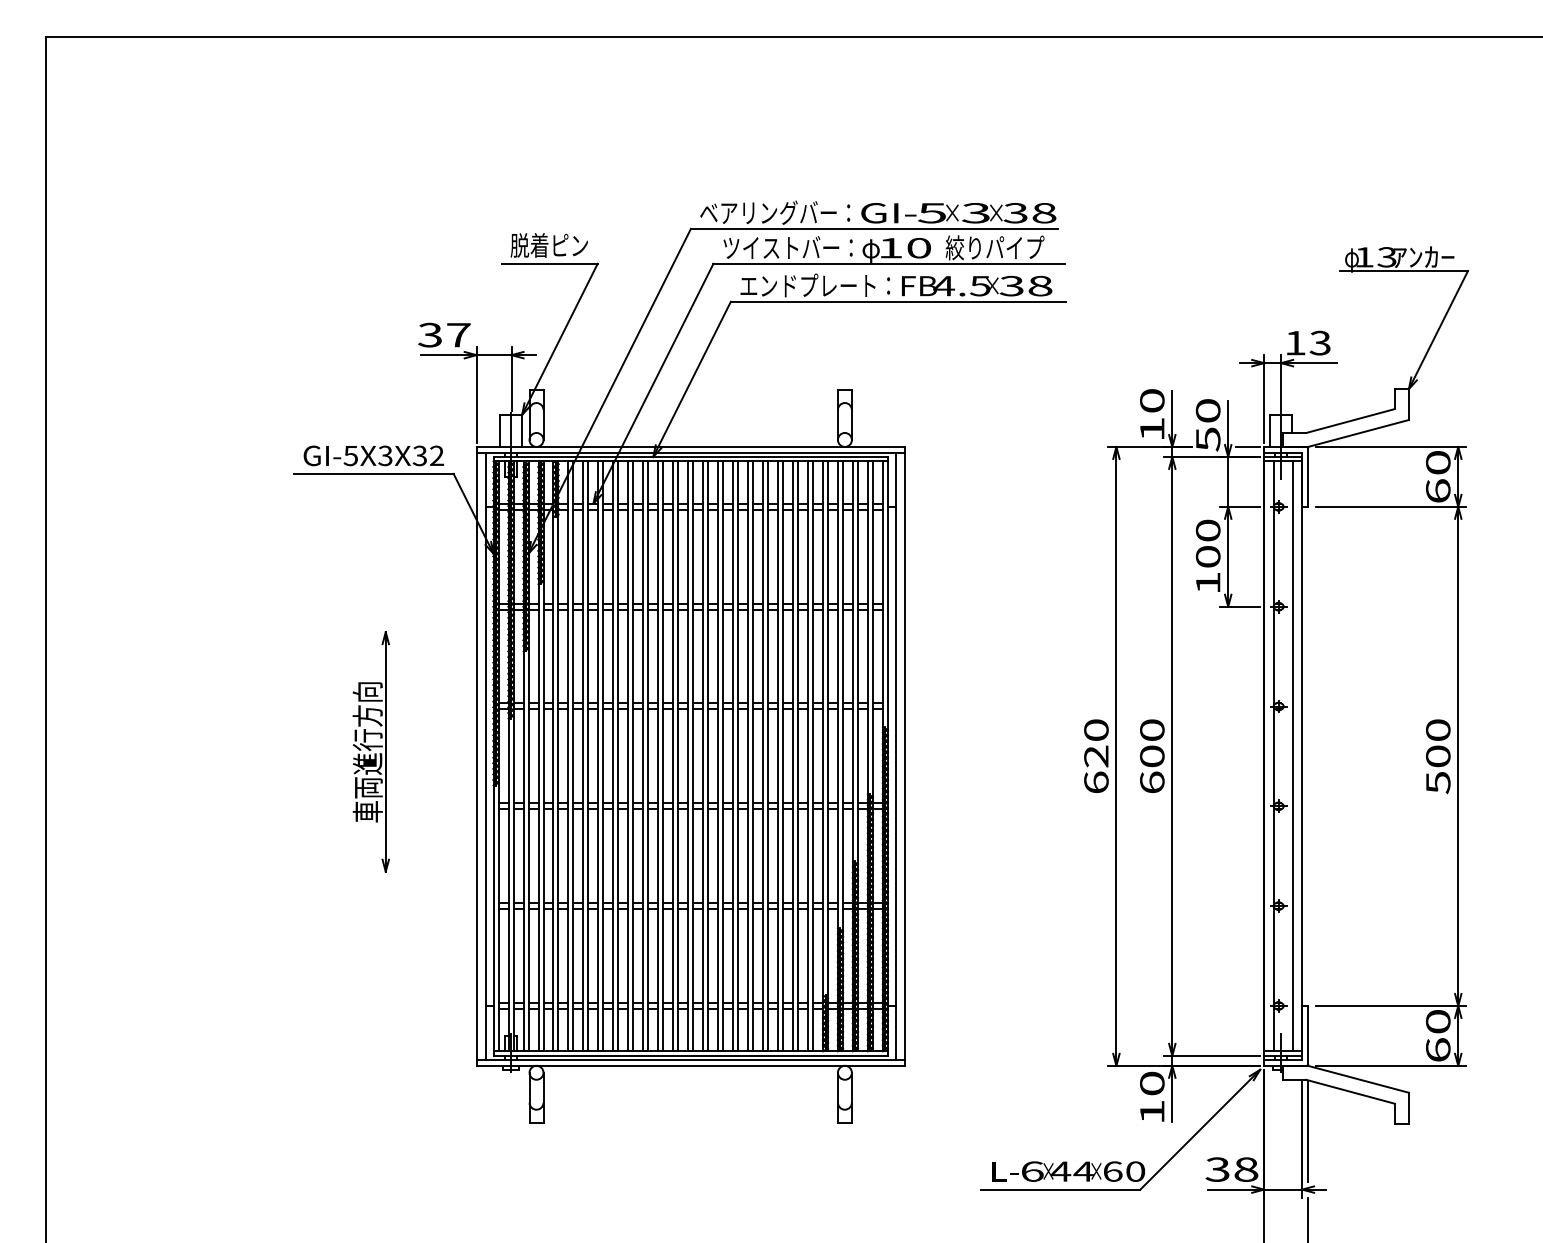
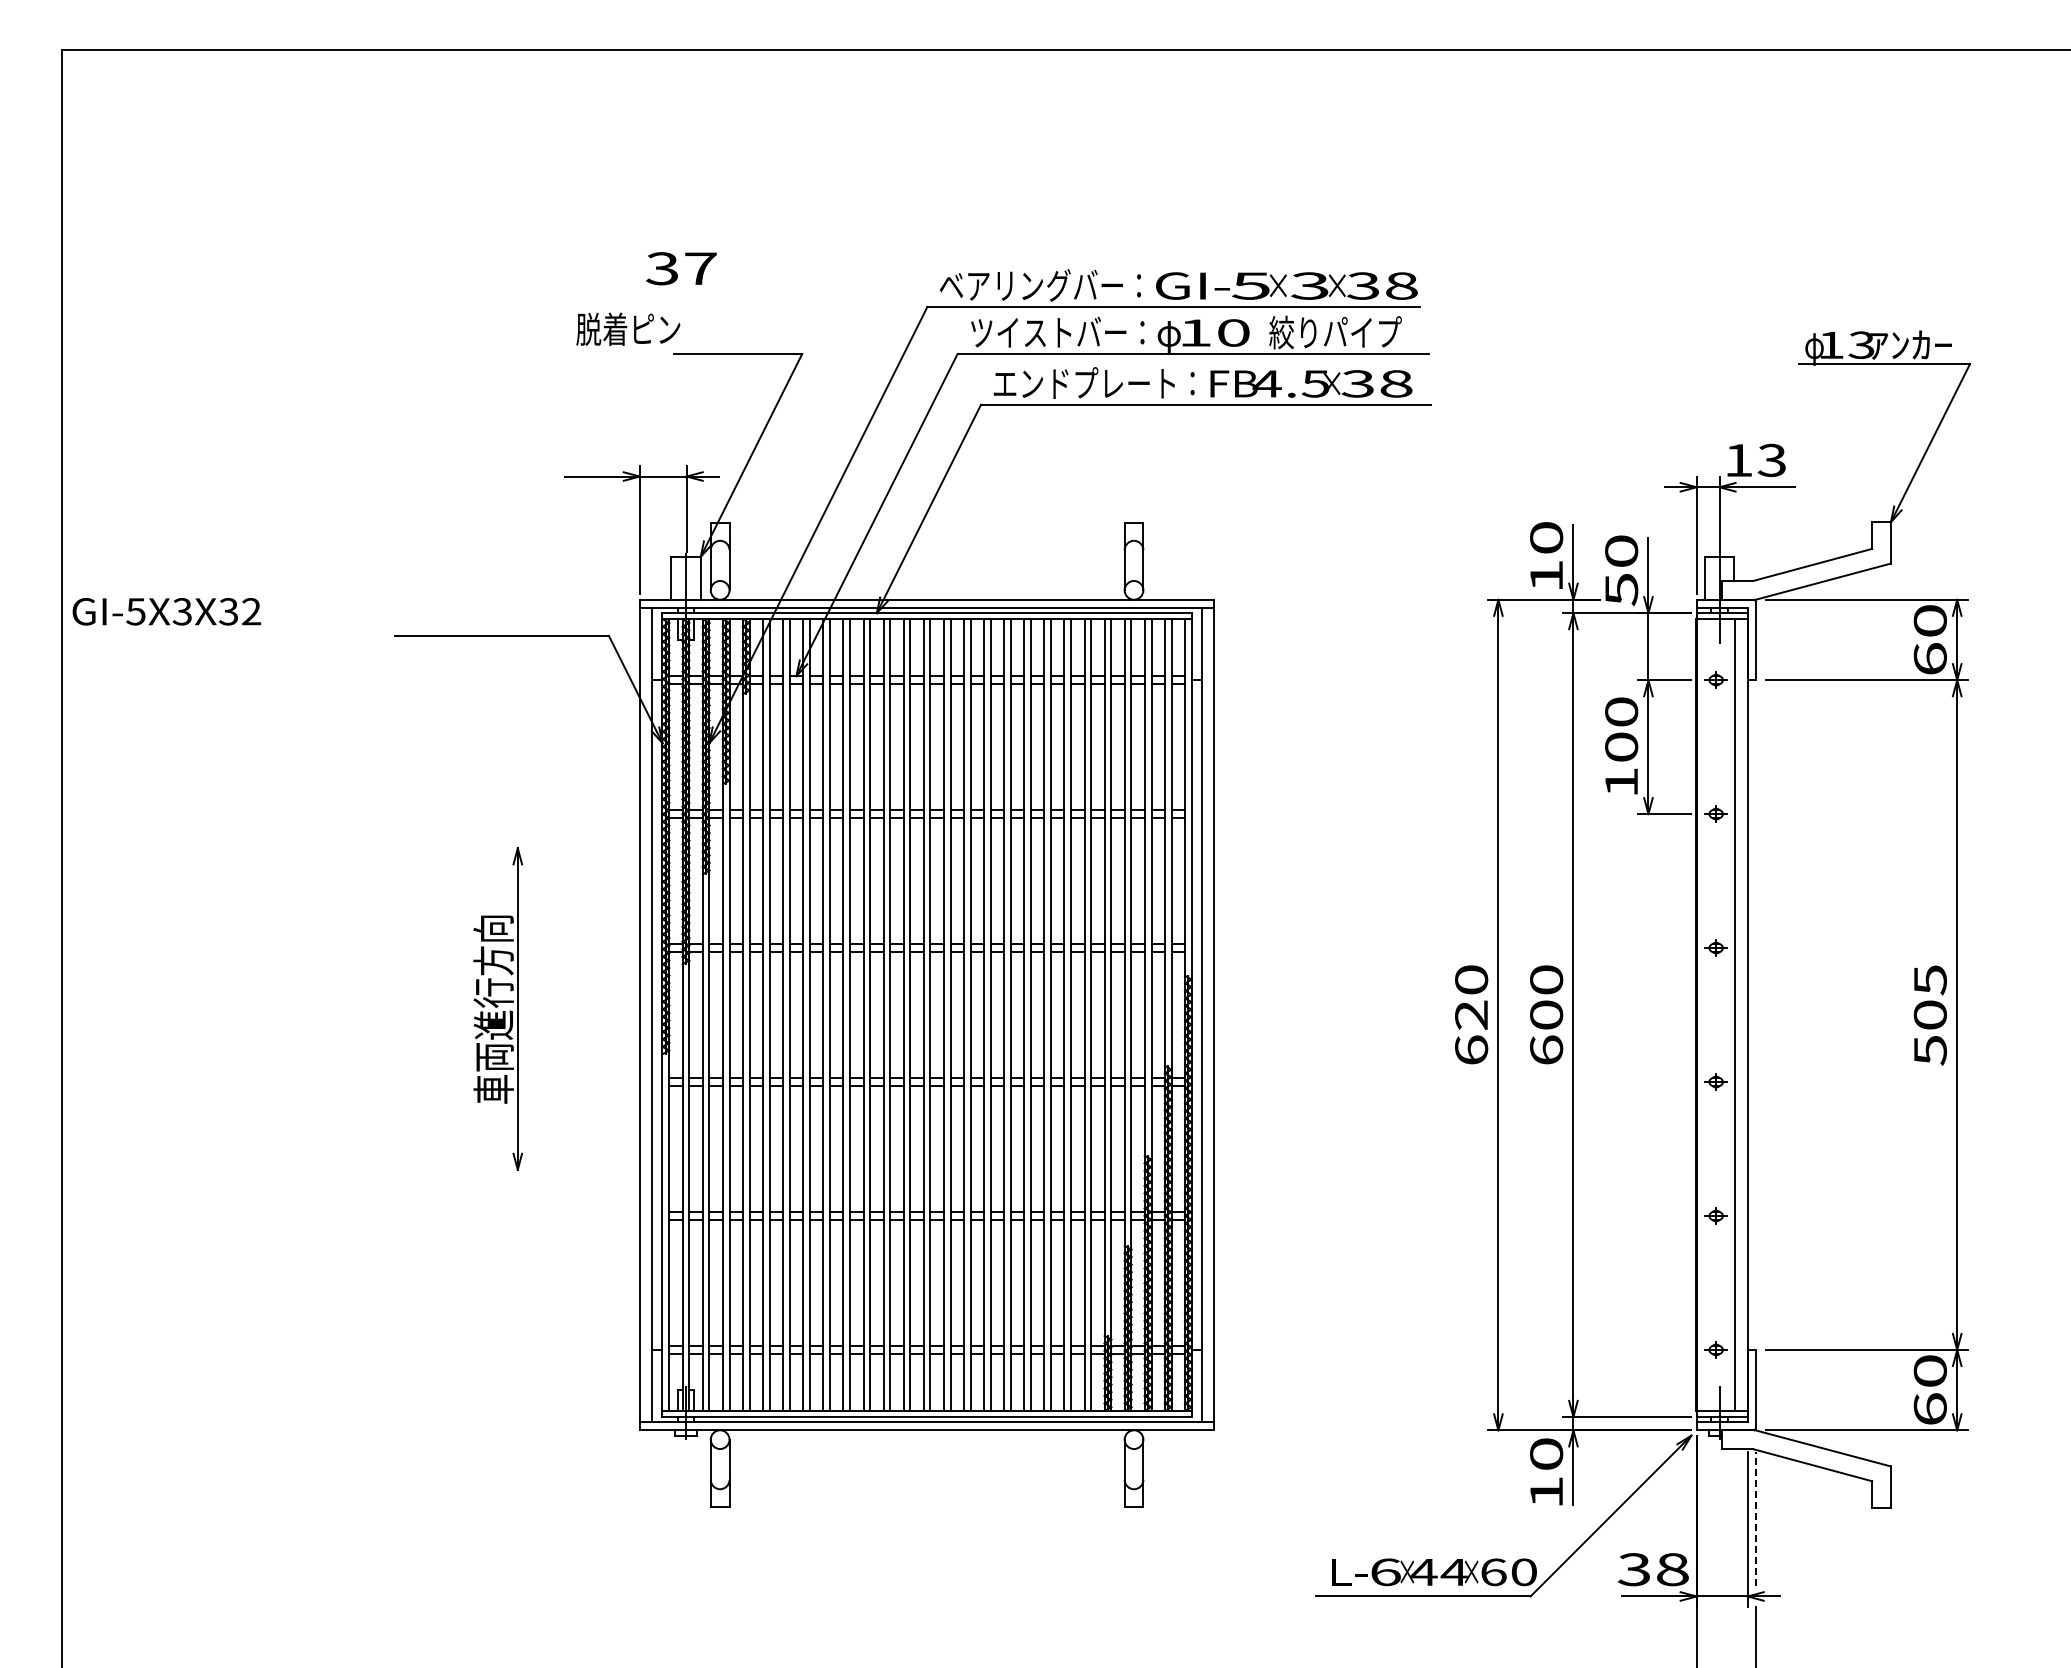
text: (549, 244) -> (628, 328), moved
text: (444, 335) -> (681, 268), moved
line: (1248, 446) -> (1675, 599), removed
text: (373, 455) -> (166, 611), moved
text: (1437, 730) -> (1929, 980), 500 -> 505
line: (1273, 755) -> (1709, 1014), removed
line: (1307, 1131) -> (1755, 1518), solid -> dashed

